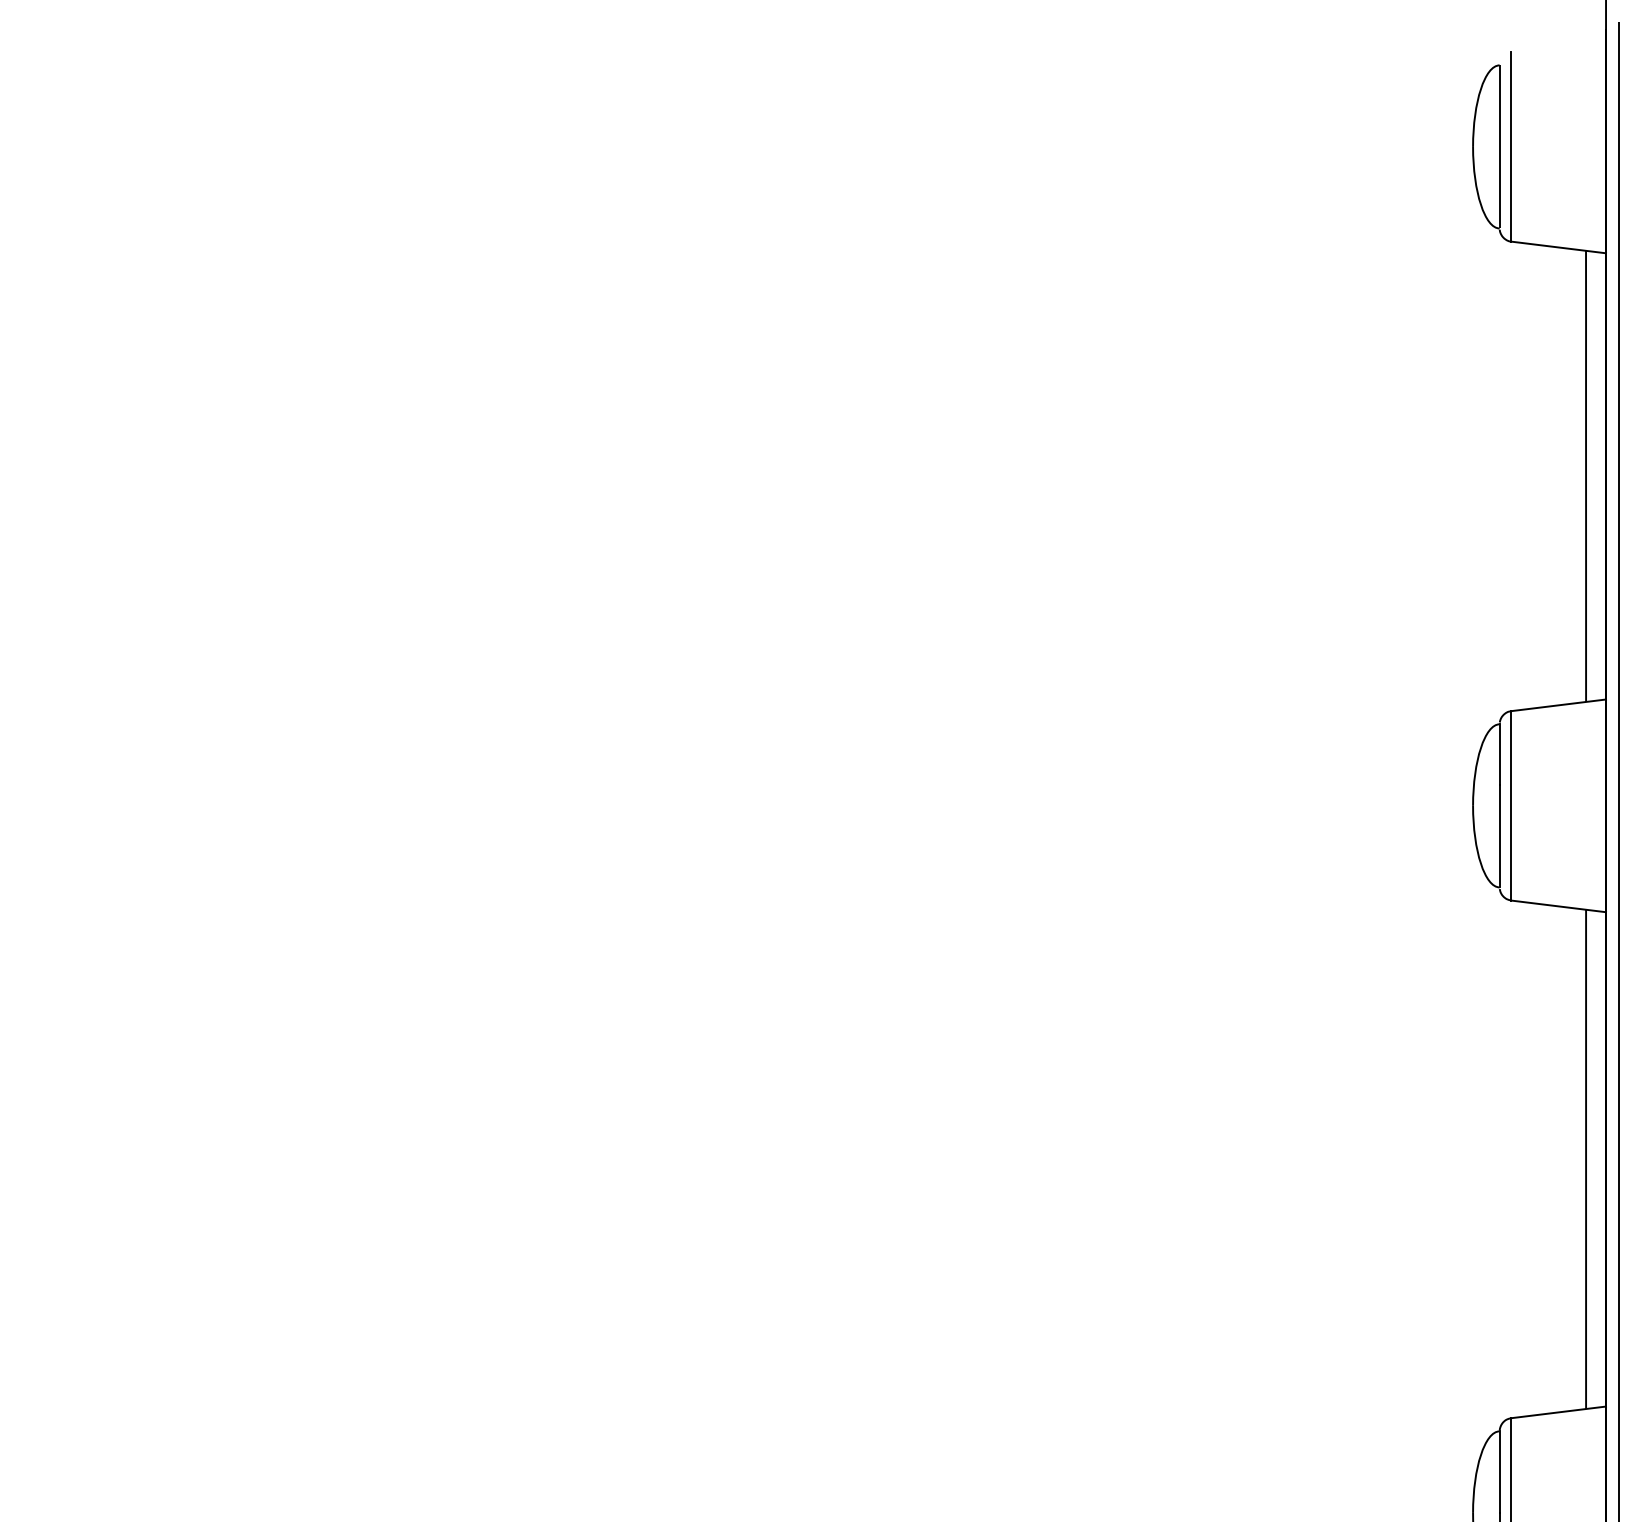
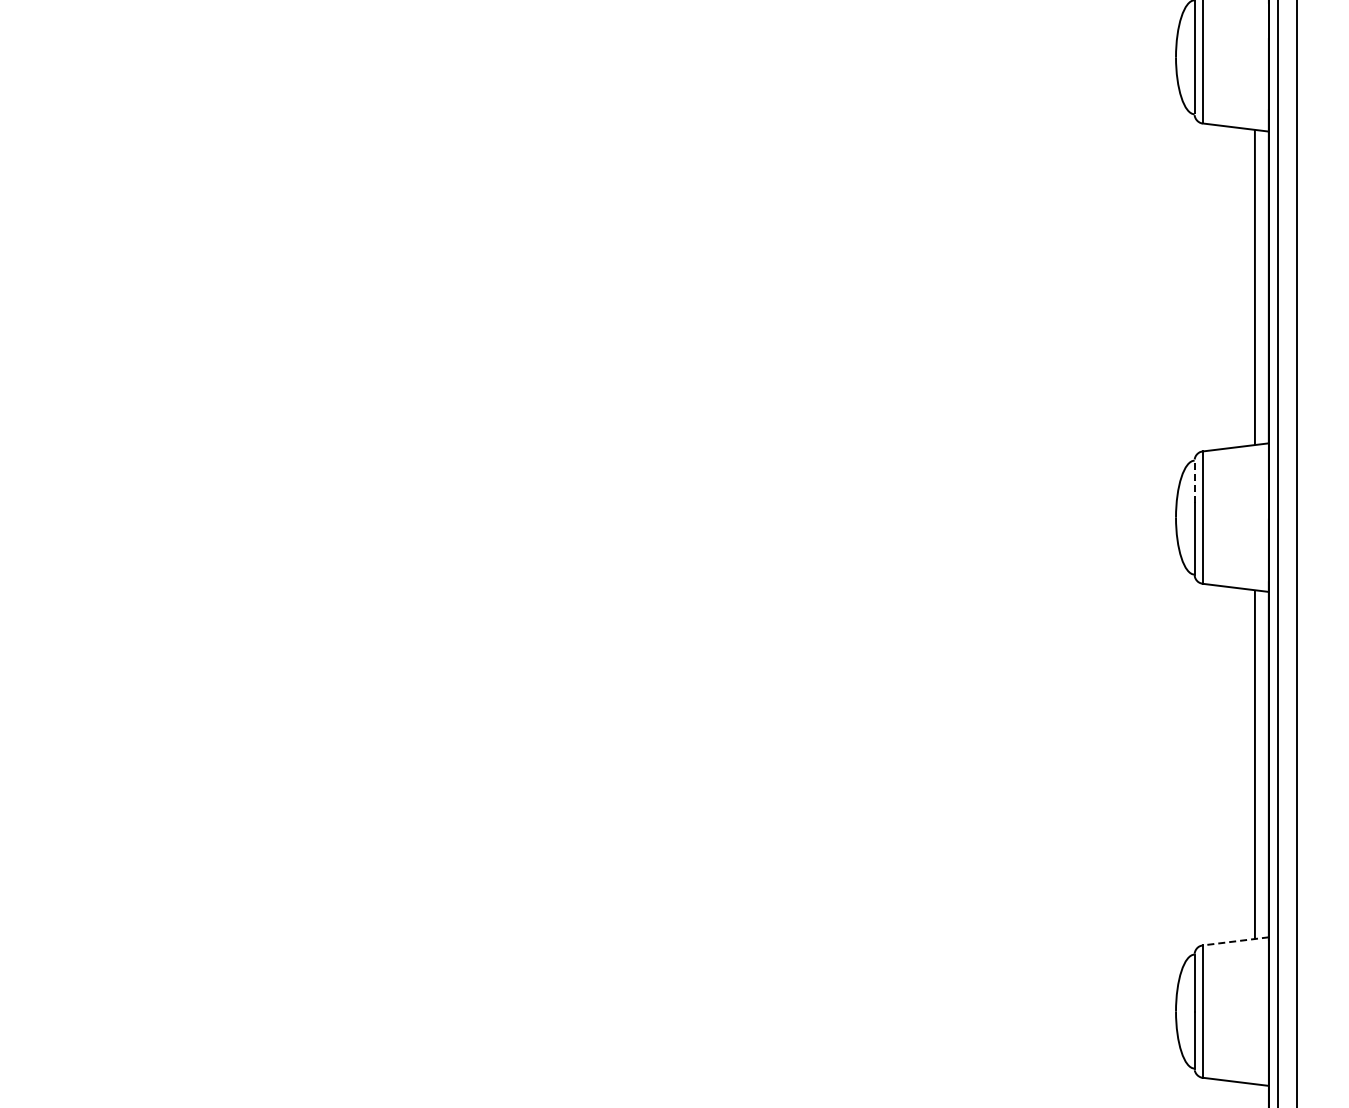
line: (1499, 754) -> (1194, 481), solid -> dashed
line: (1558, 1412) -> (1235, 941), solid -> dashed

